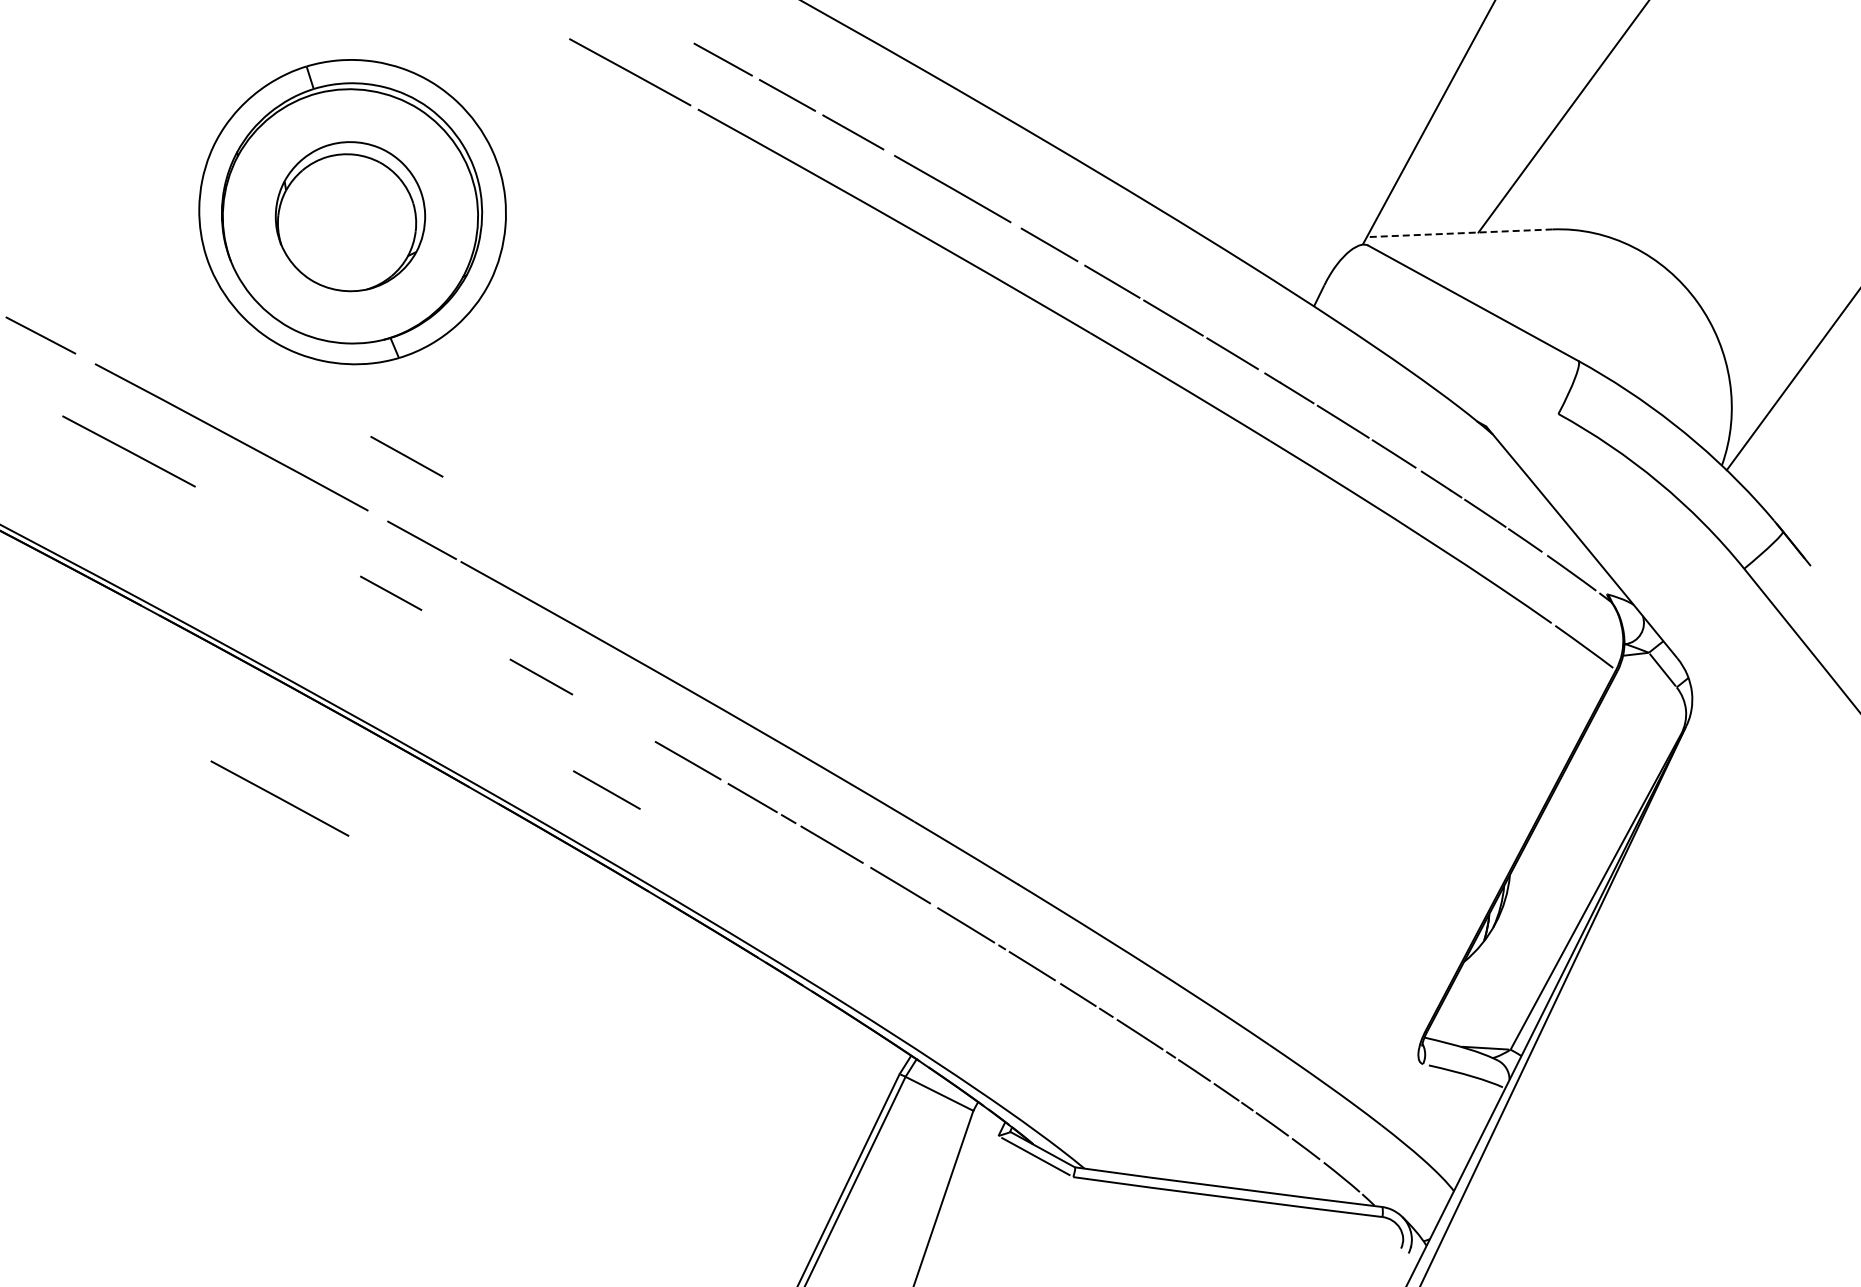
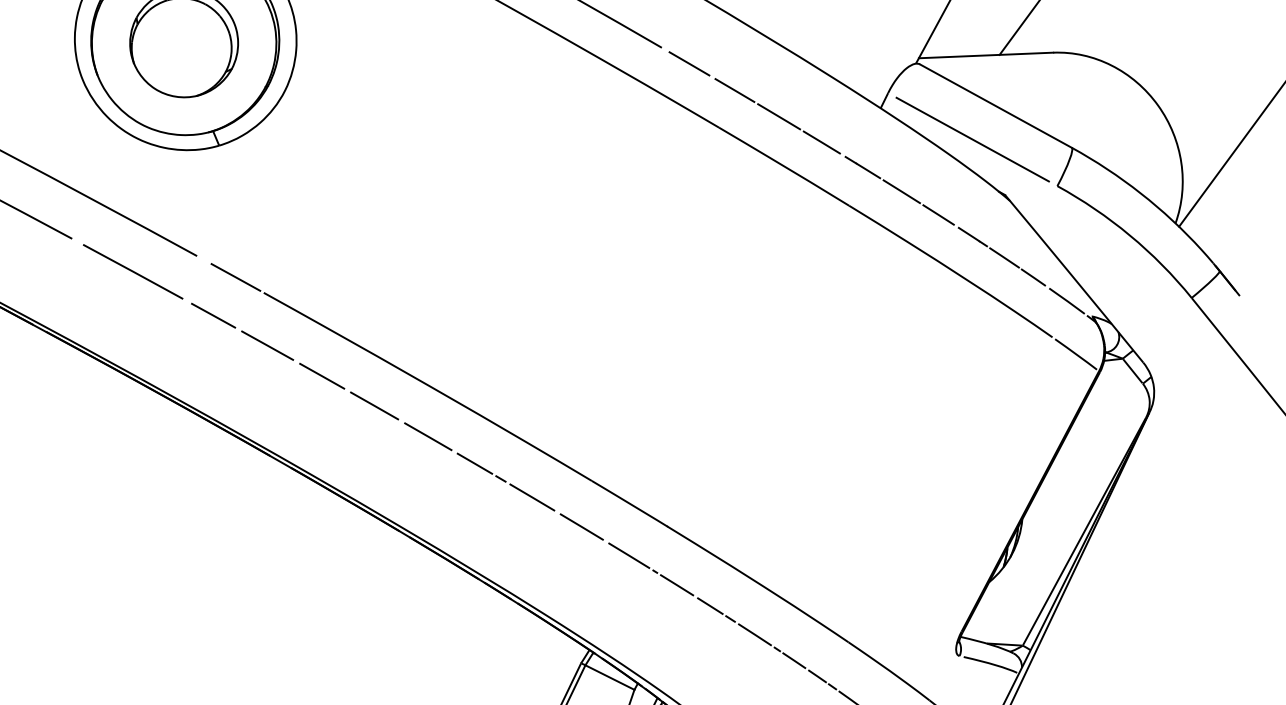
line: (1459, 233) -> (985, 55), dashed -> solid
line: (1441, 349) -> (972, 139), added
line: (406, 456) -> (267, 345), moved
line: (606, 789) -> (374, 405), moved
line: (279, 798) -> (132, 271), moved

